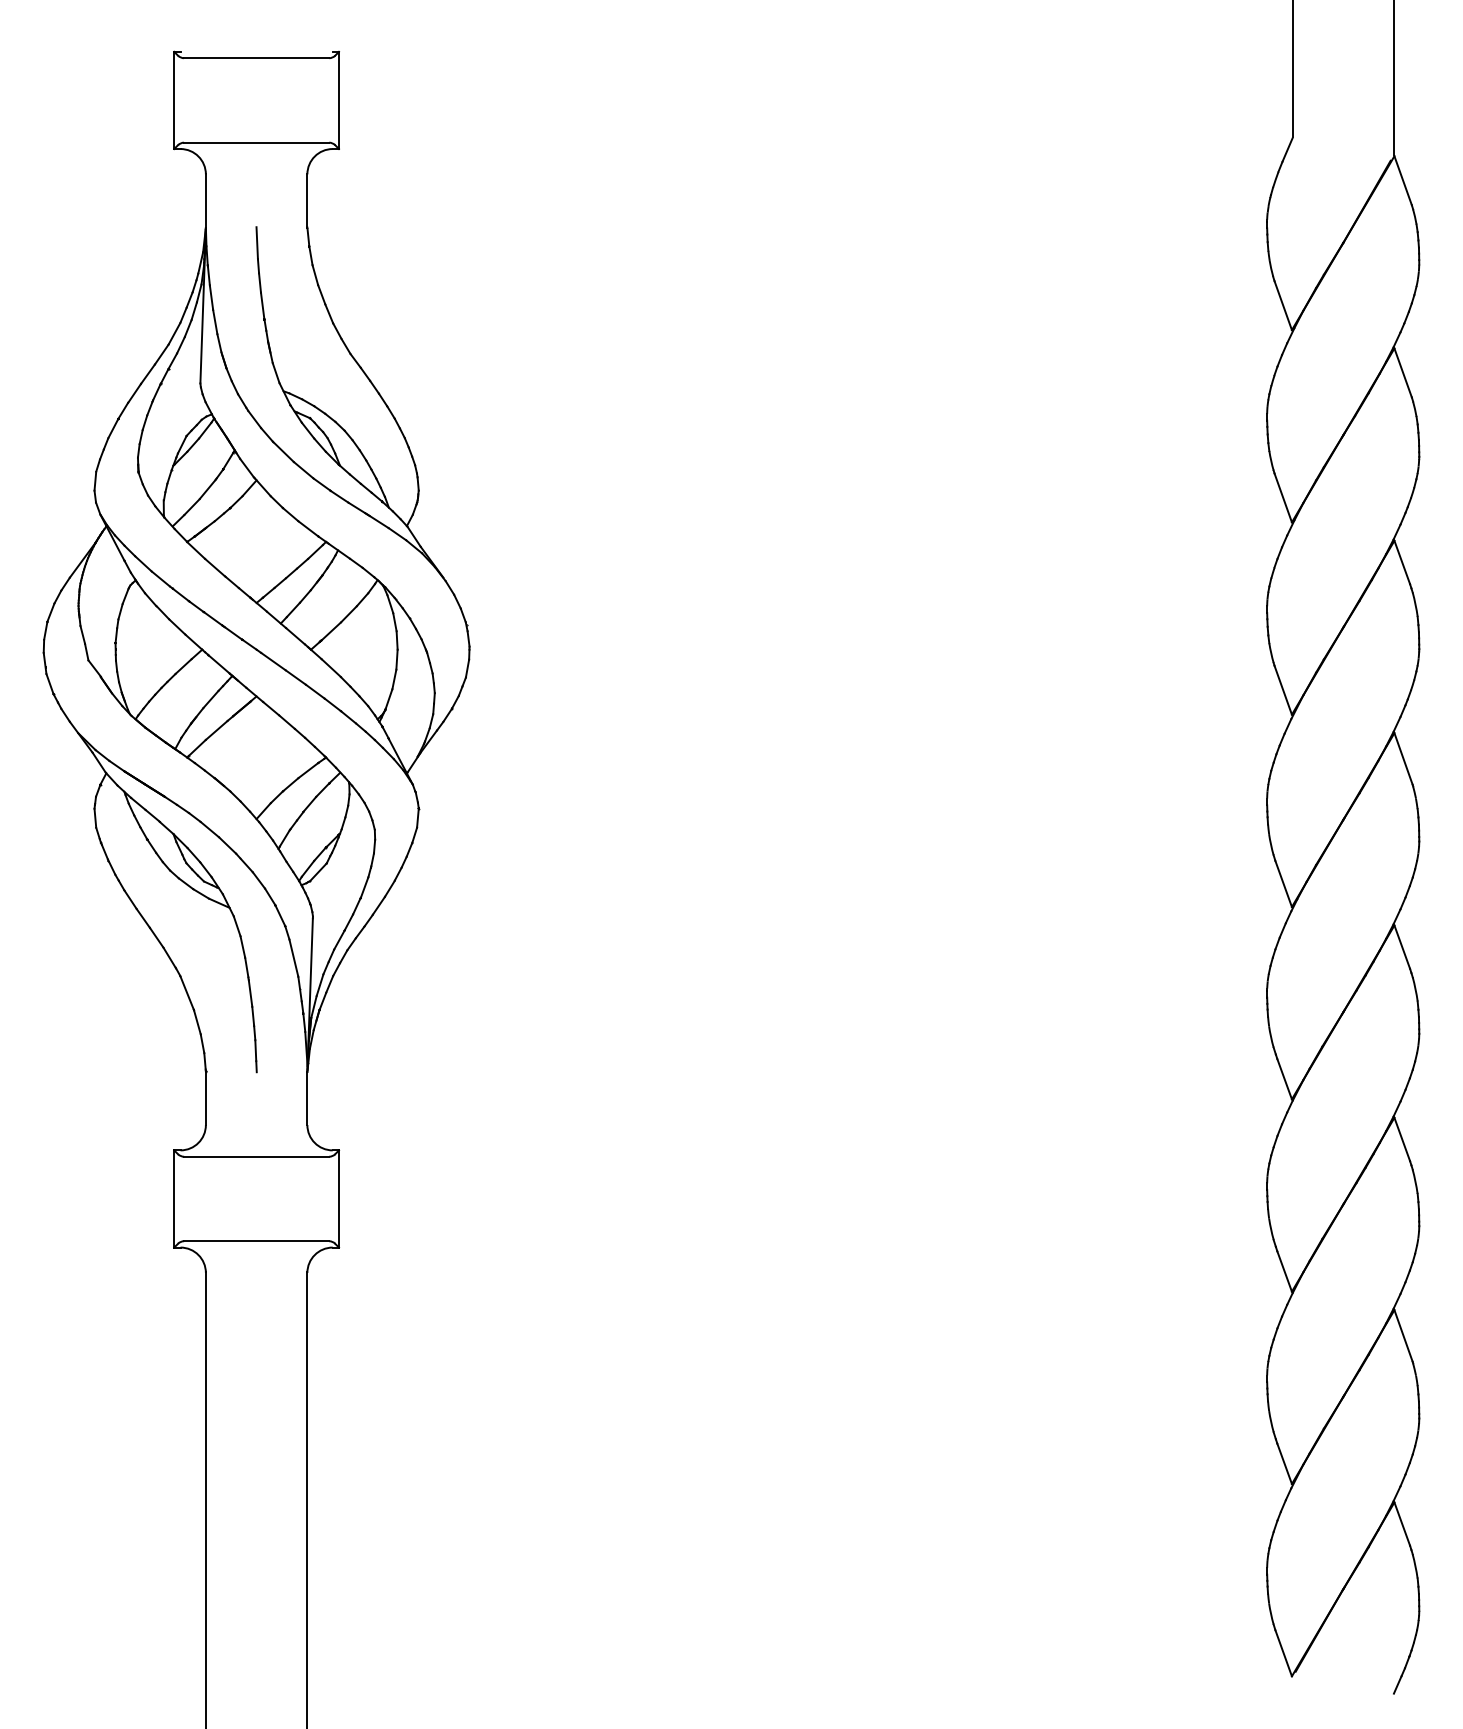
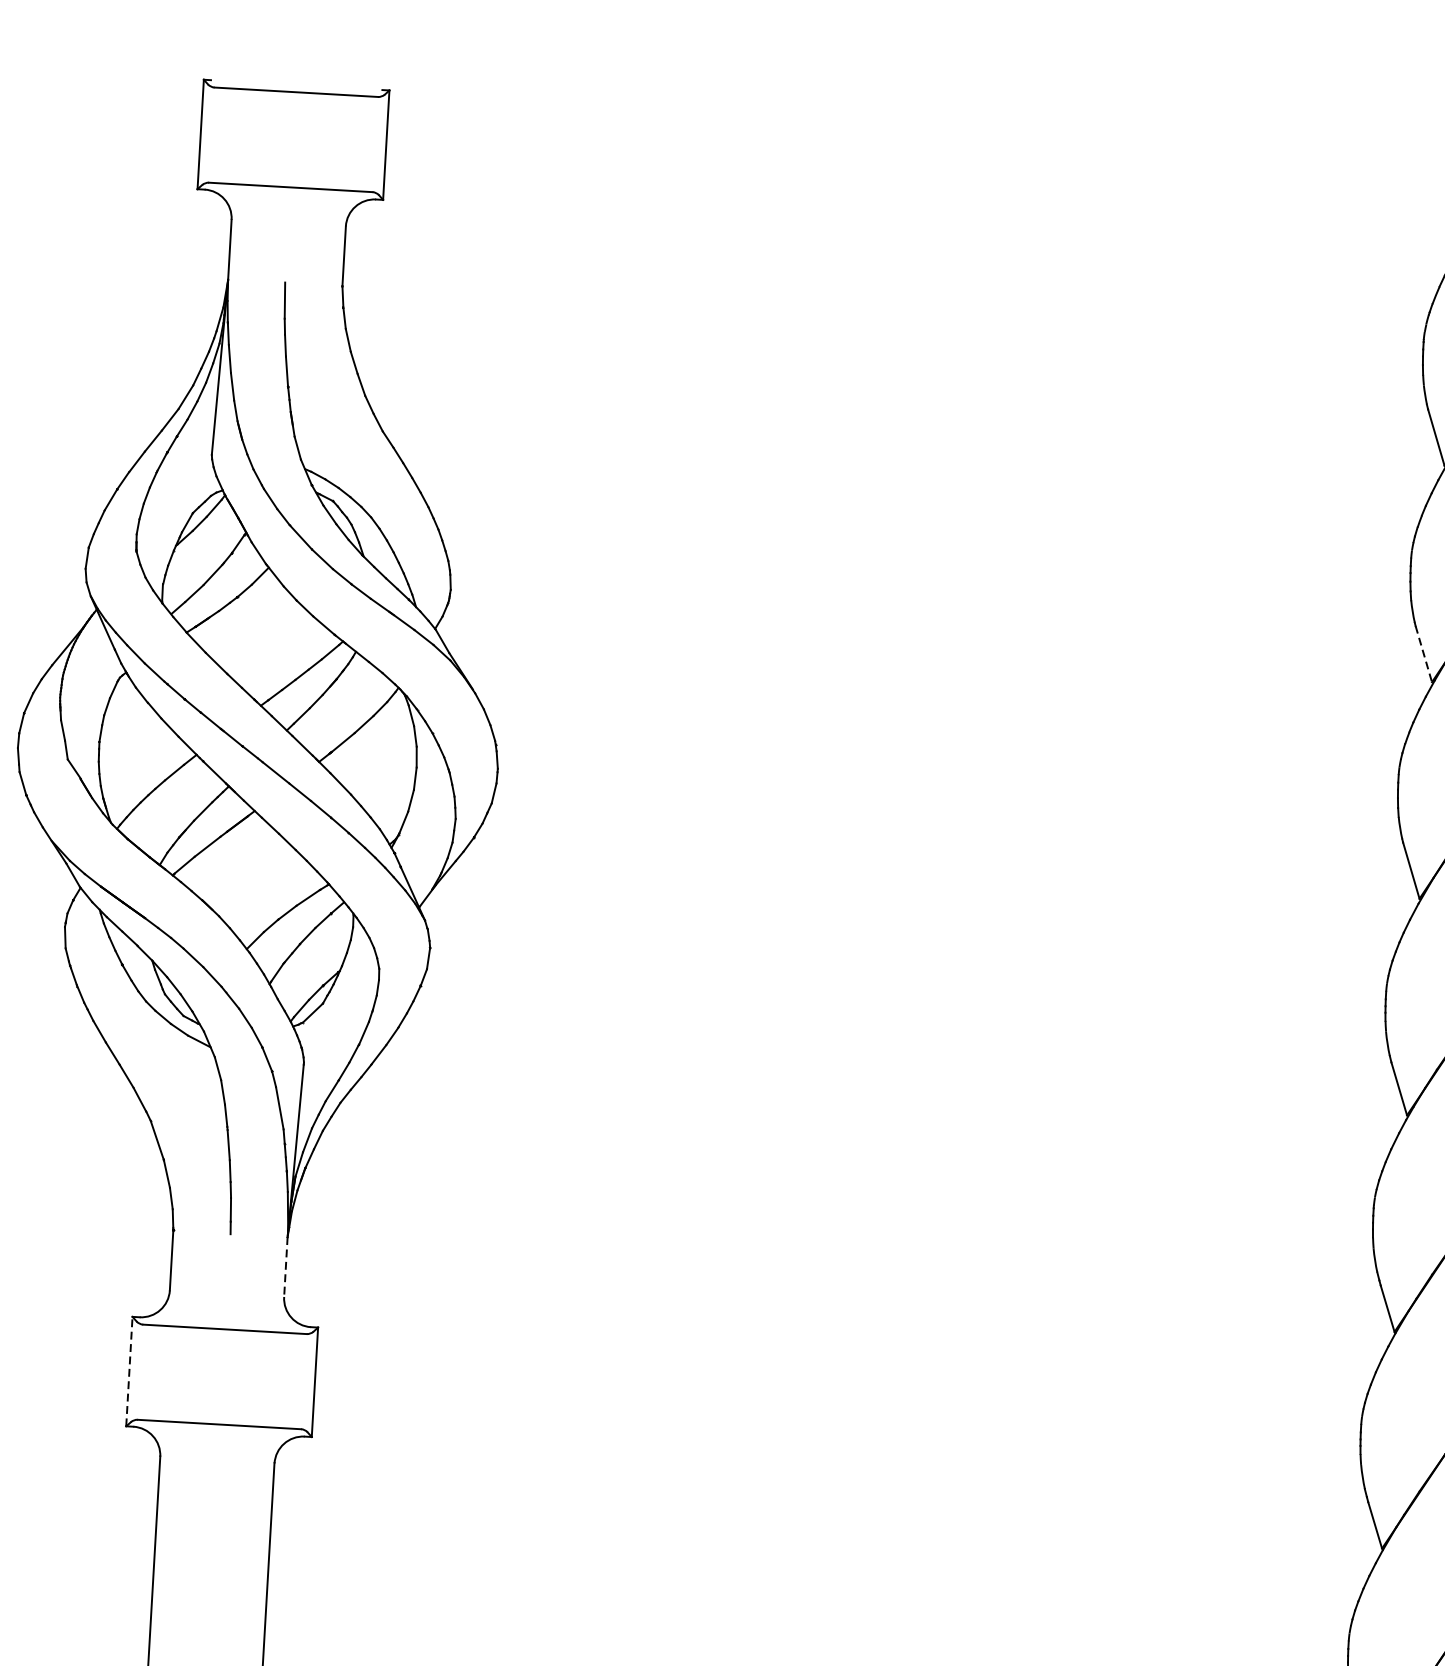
line: (1283, 497) -> (1424, 653), solid -> dashed
line: (307, 1098) -> (286, 1267), solid -> dashed
line: (174, 1198) -> (129, 1371), solid -> dashed

